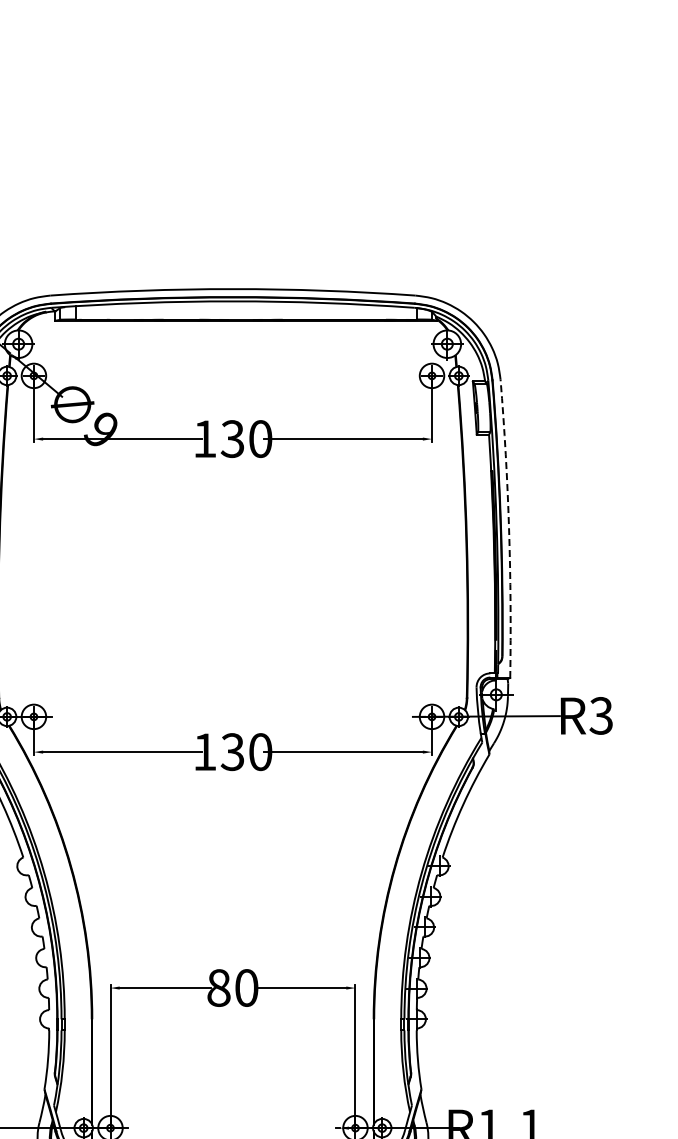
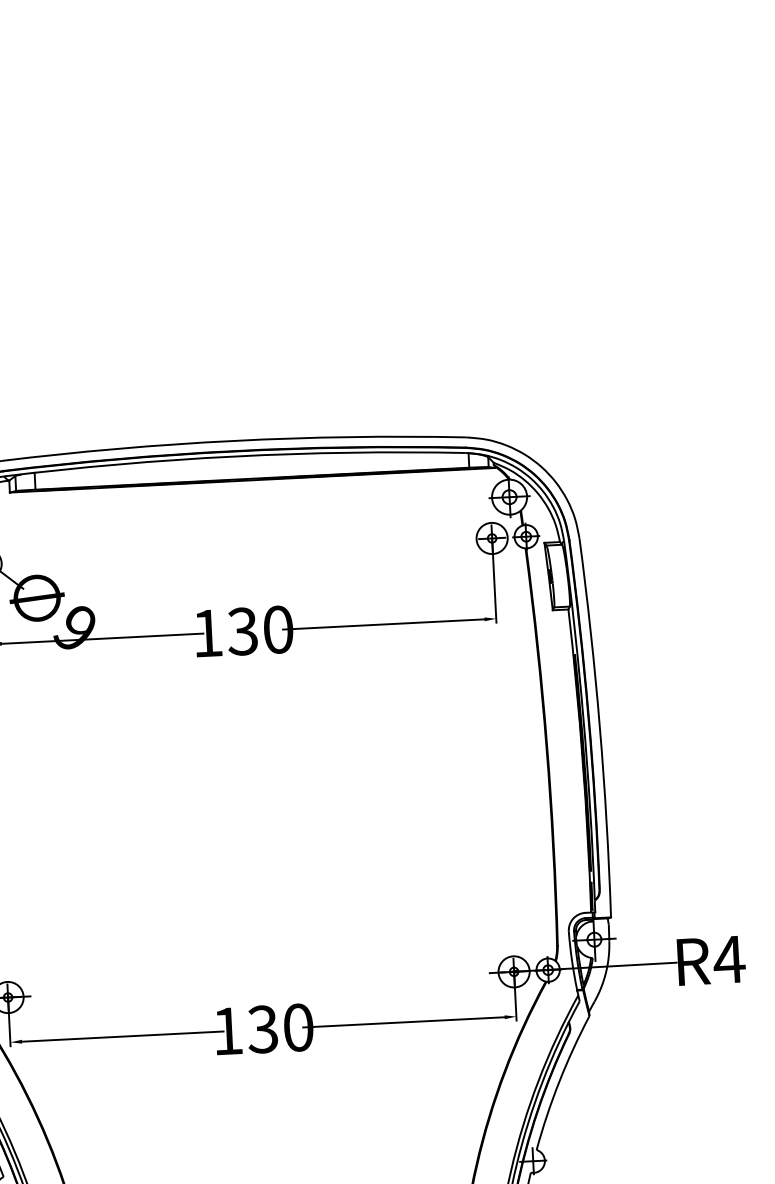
arc: (509, 528) -> (600, 727), dashed -> solid
text: (600, 715) -> (728, 959), R3 -> R4

